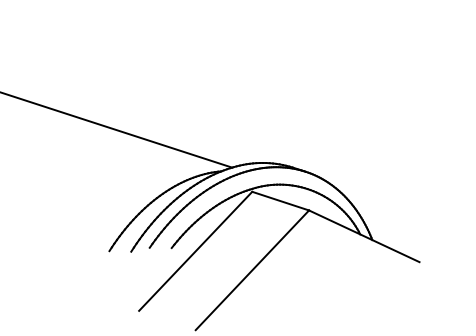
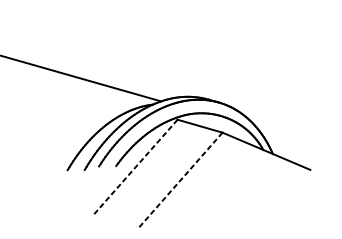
line: (195, 251) -> (134, 168), solid -> dashed
line: (252, 270) -> (180, 181), solid -> dashed

